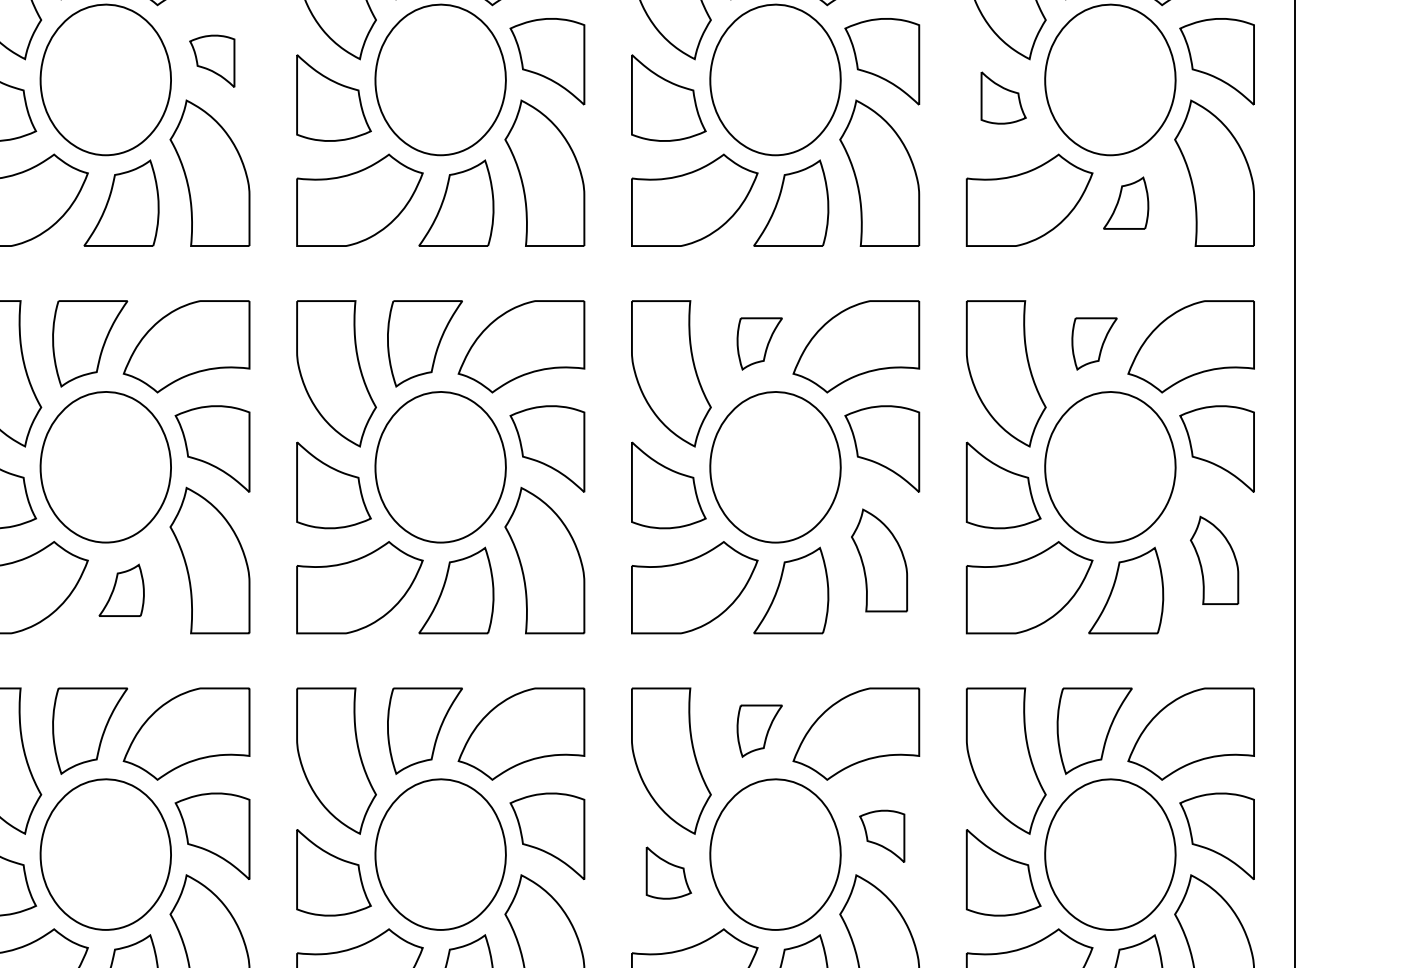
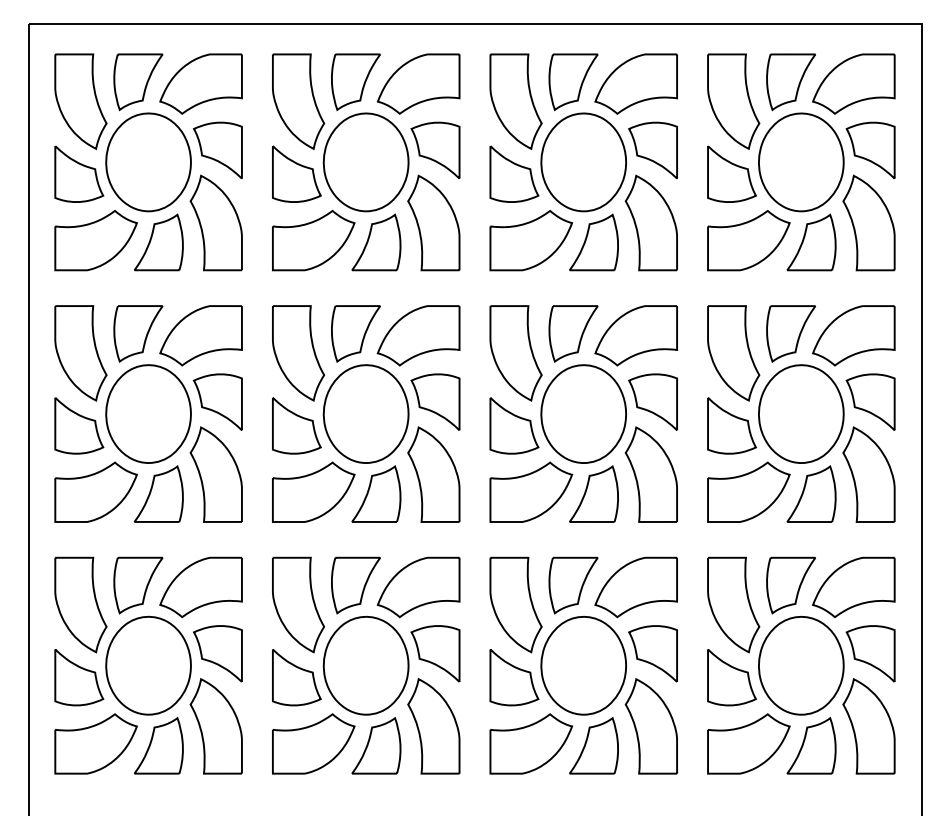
part: (211, 60) -> (217, 149), size x1.67
part: (1002, 97) -> (731, 173), size x1.67
part: (1126, 203) -> (811, 242), size x1.67
part: (759, 343) -> (573, 333), size x1.67
part: (1093, 343) -> (790, 333), size x1.67
part: (878, 560) -> (650, 474), size x1.43
part: (1213, 560) -> (868, 474), size x1.67
part: (121, 589) -> (158, 493), size x1.67
part: (759, 731) -> (573, 585), size x1.67
part: (881, 835) -> (652, 653), size x1.67
part: (668, 872) -> (514, 677), size x1.67

